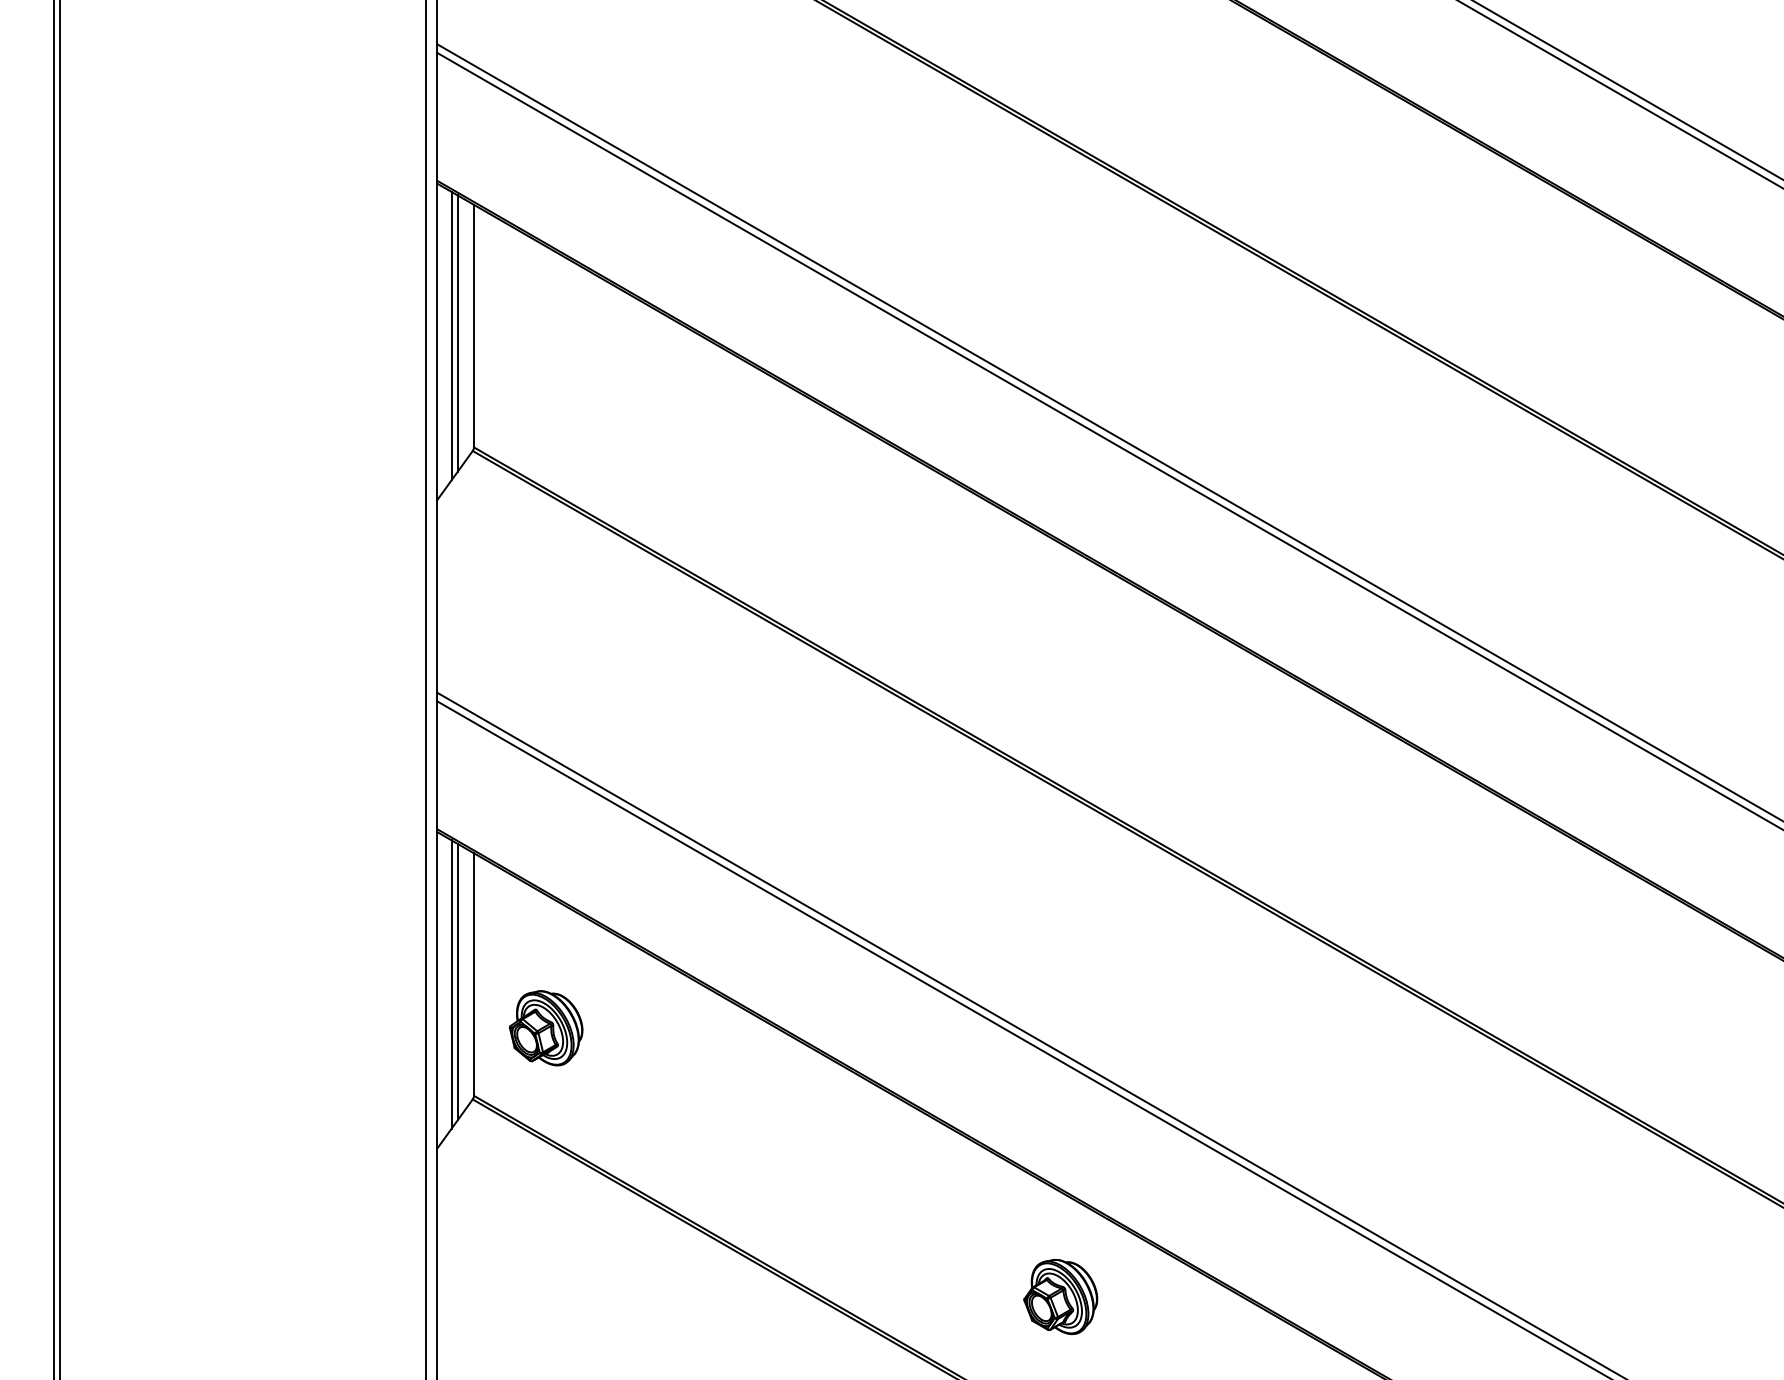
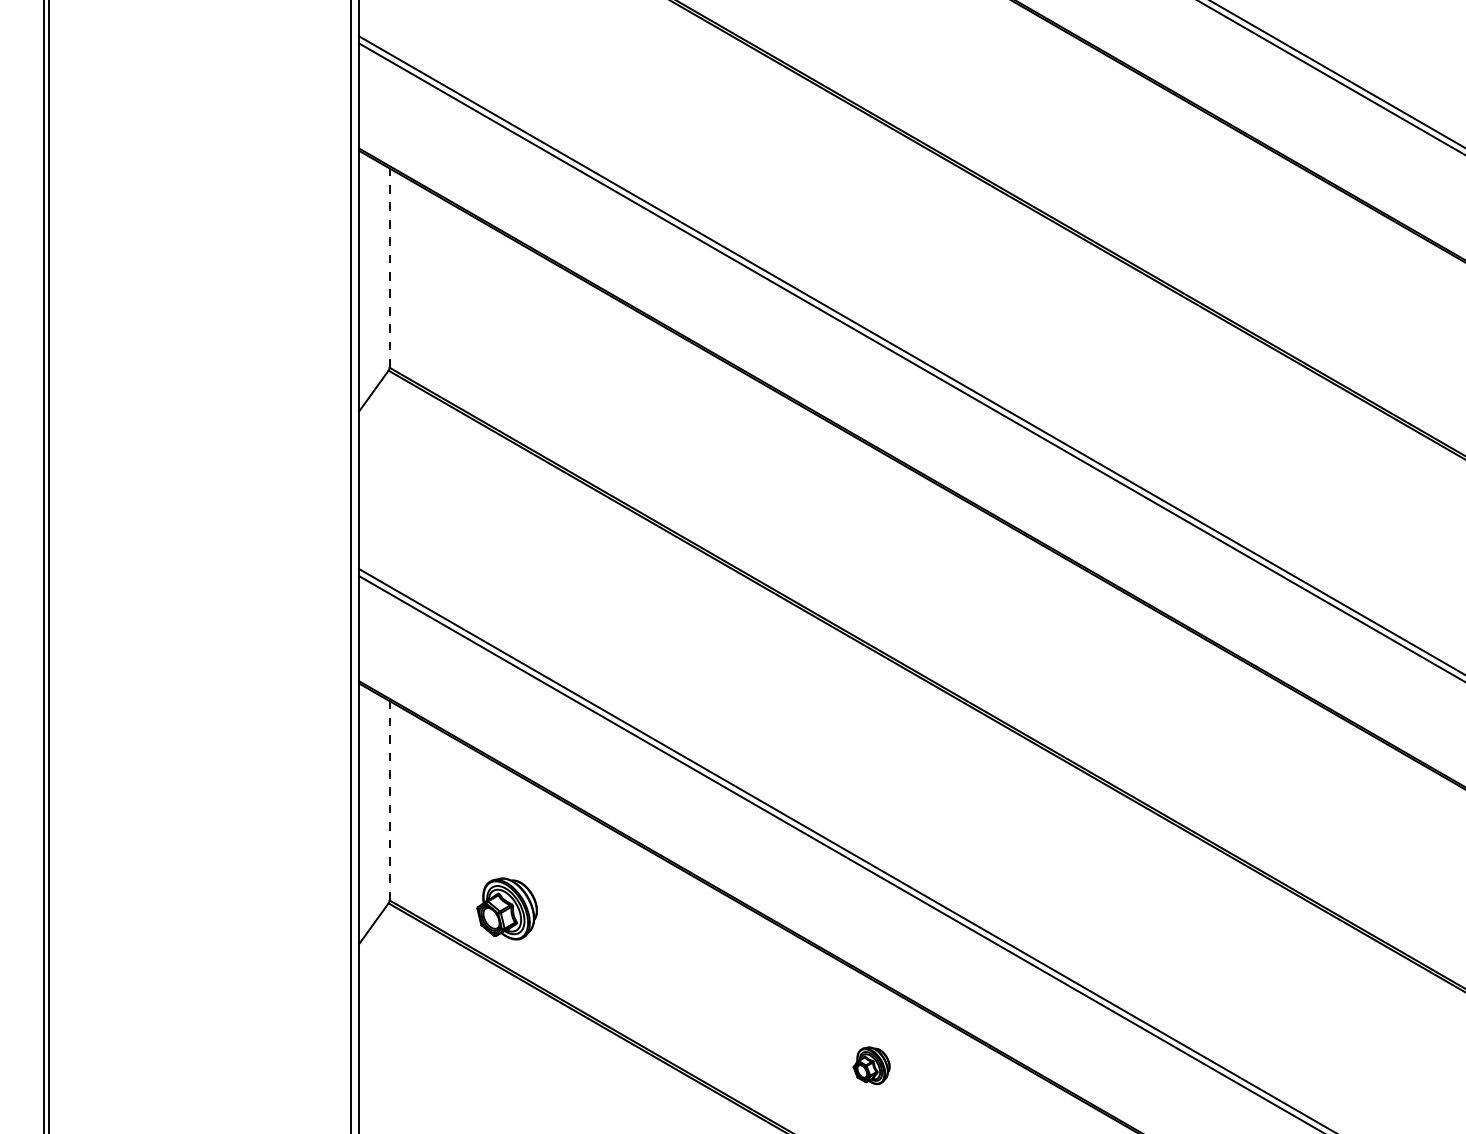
line: (474, 325) -> (390, 267), solid -> dashed
line: (457, 333) -> (376, 274), removed
line: (451, 335) -> (371, 275), removed
line: (474, 974) -> (390, 800), solid -> dashed
line: (457, 981) -> (376, 806), removed
line: (451, 984) -> (371, 808), removed
part: (546, 1028) -> (507, 909), moved
part: (1060, 1297) -> (871, 1066), size x0.6

